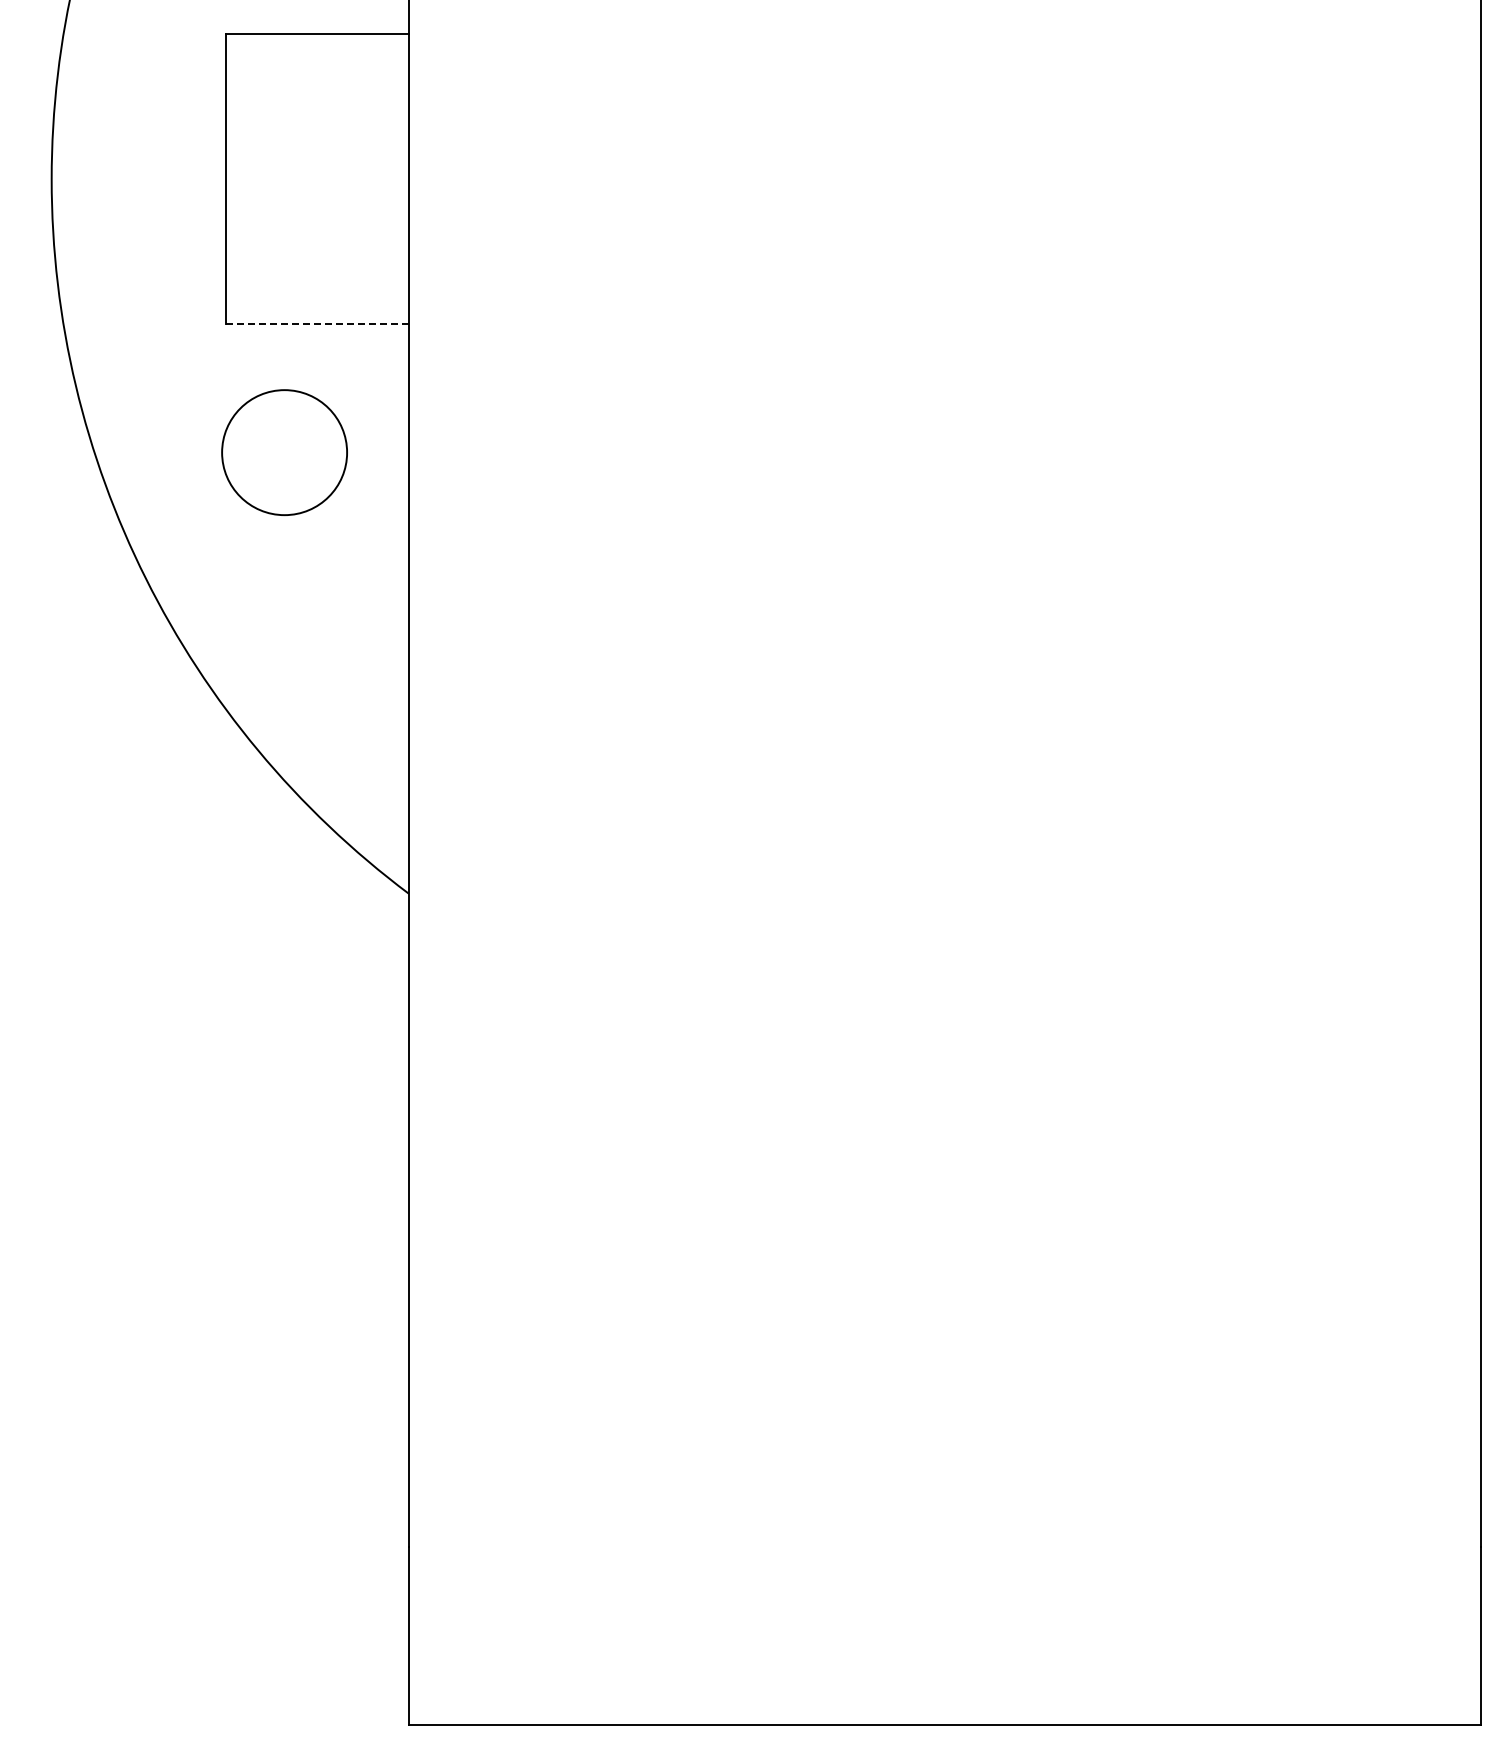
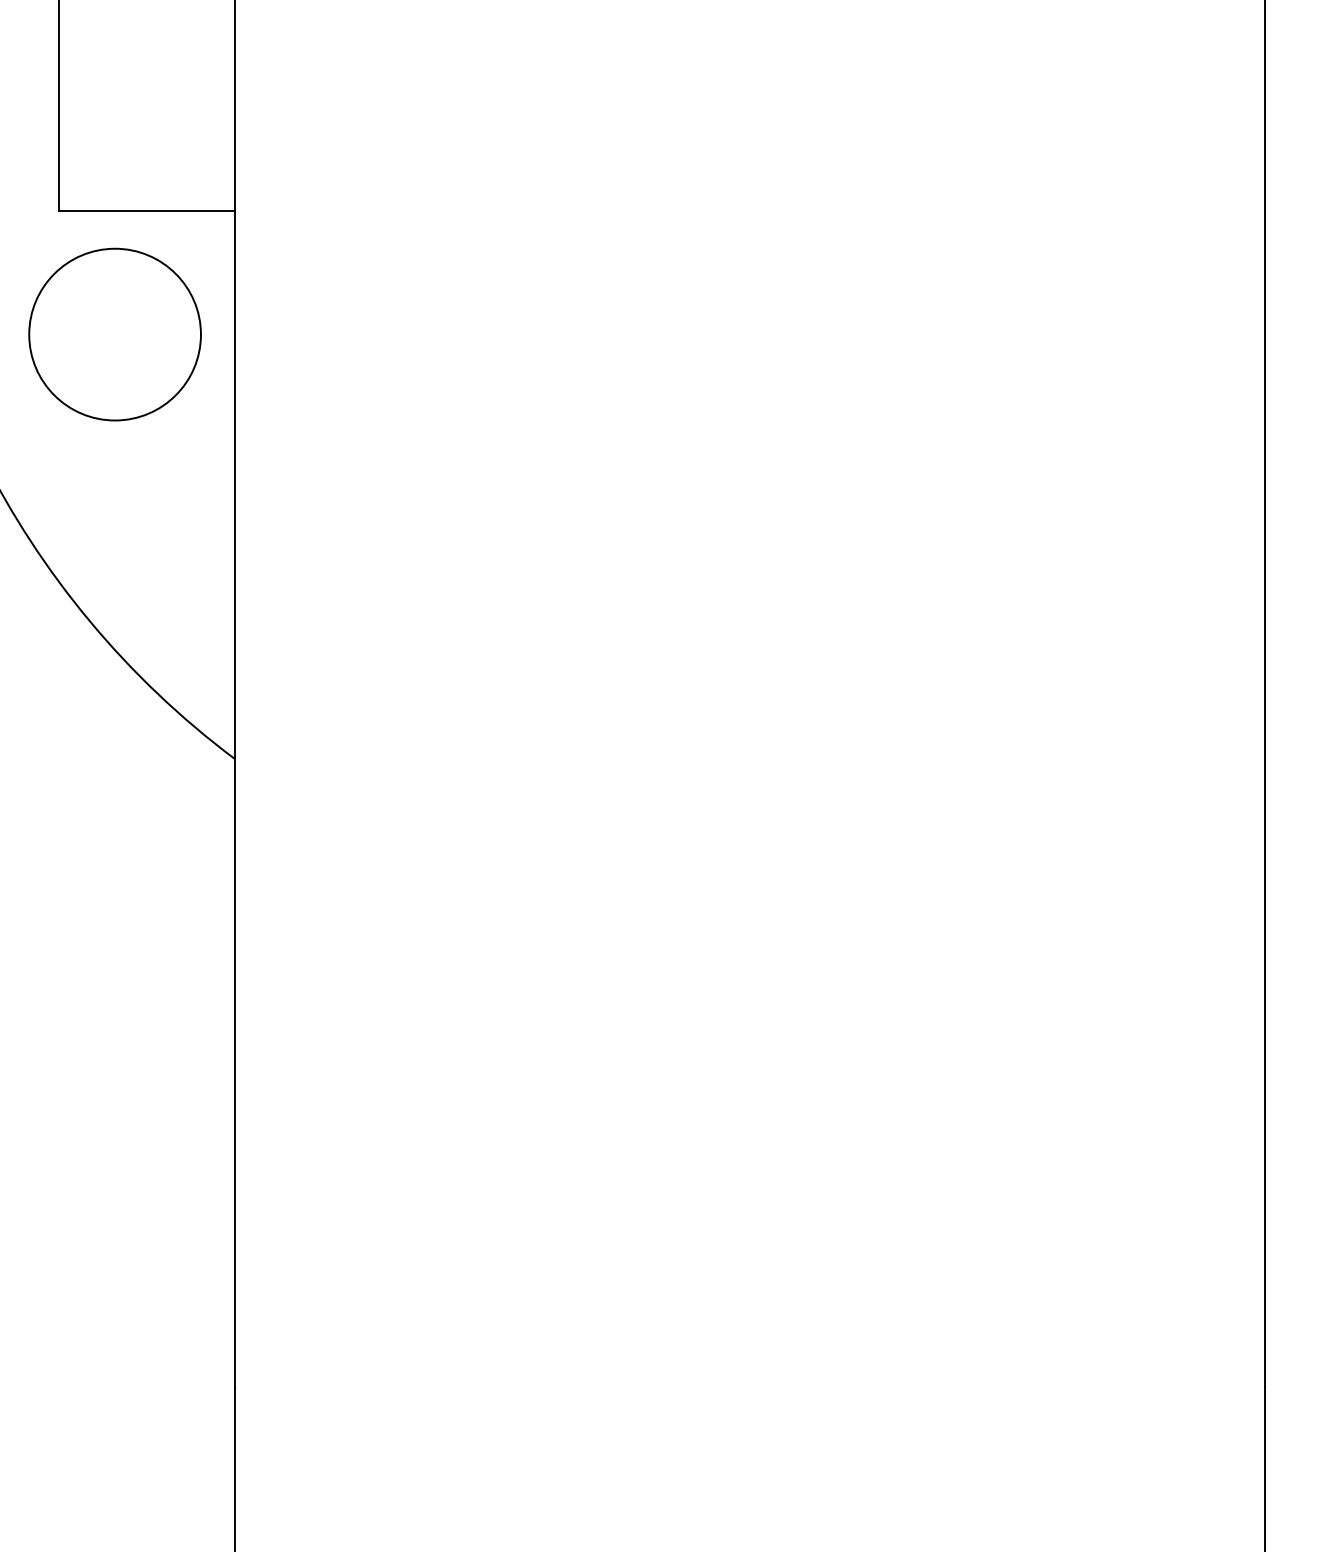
line: (317, 324) -> (146, 211), dashed -> solid
circle: (284, 452) -> (114, 334), size x1.43

